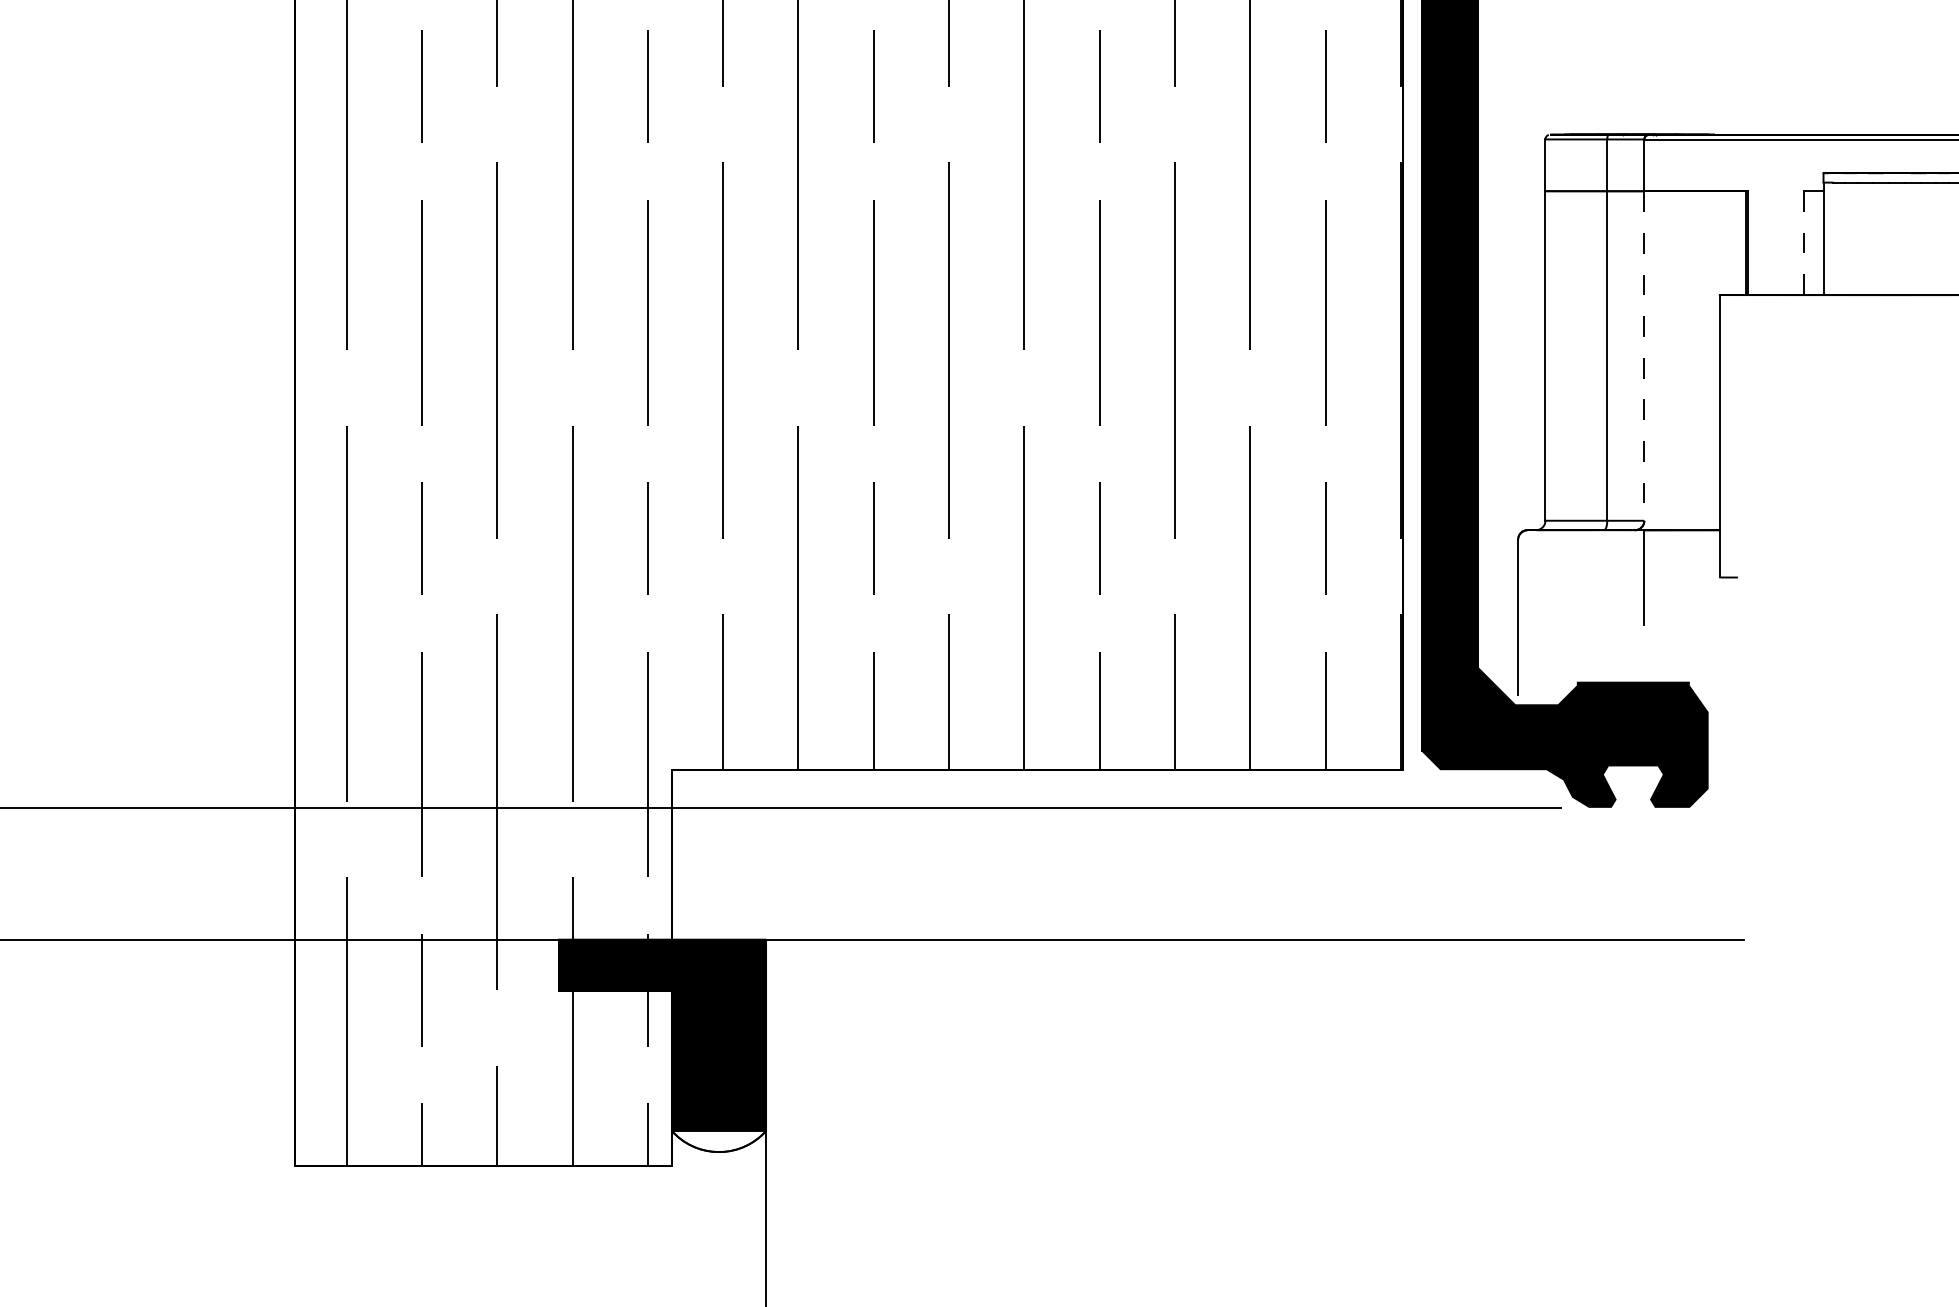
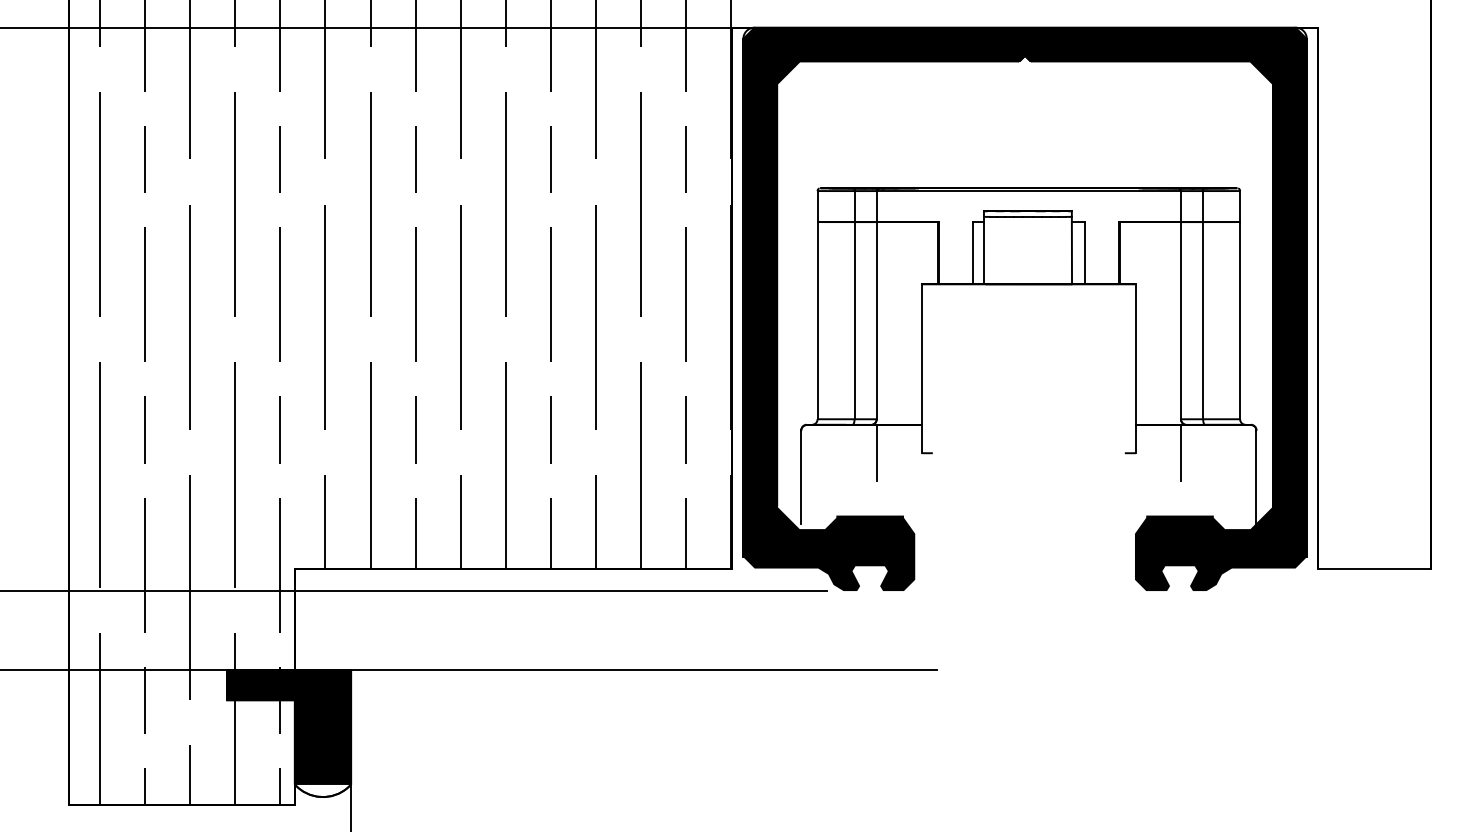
line: (1804, 243) -> (972, 253), dashed -> solid
line: (1643, 355) -> (876, 320), dashed -> solid

